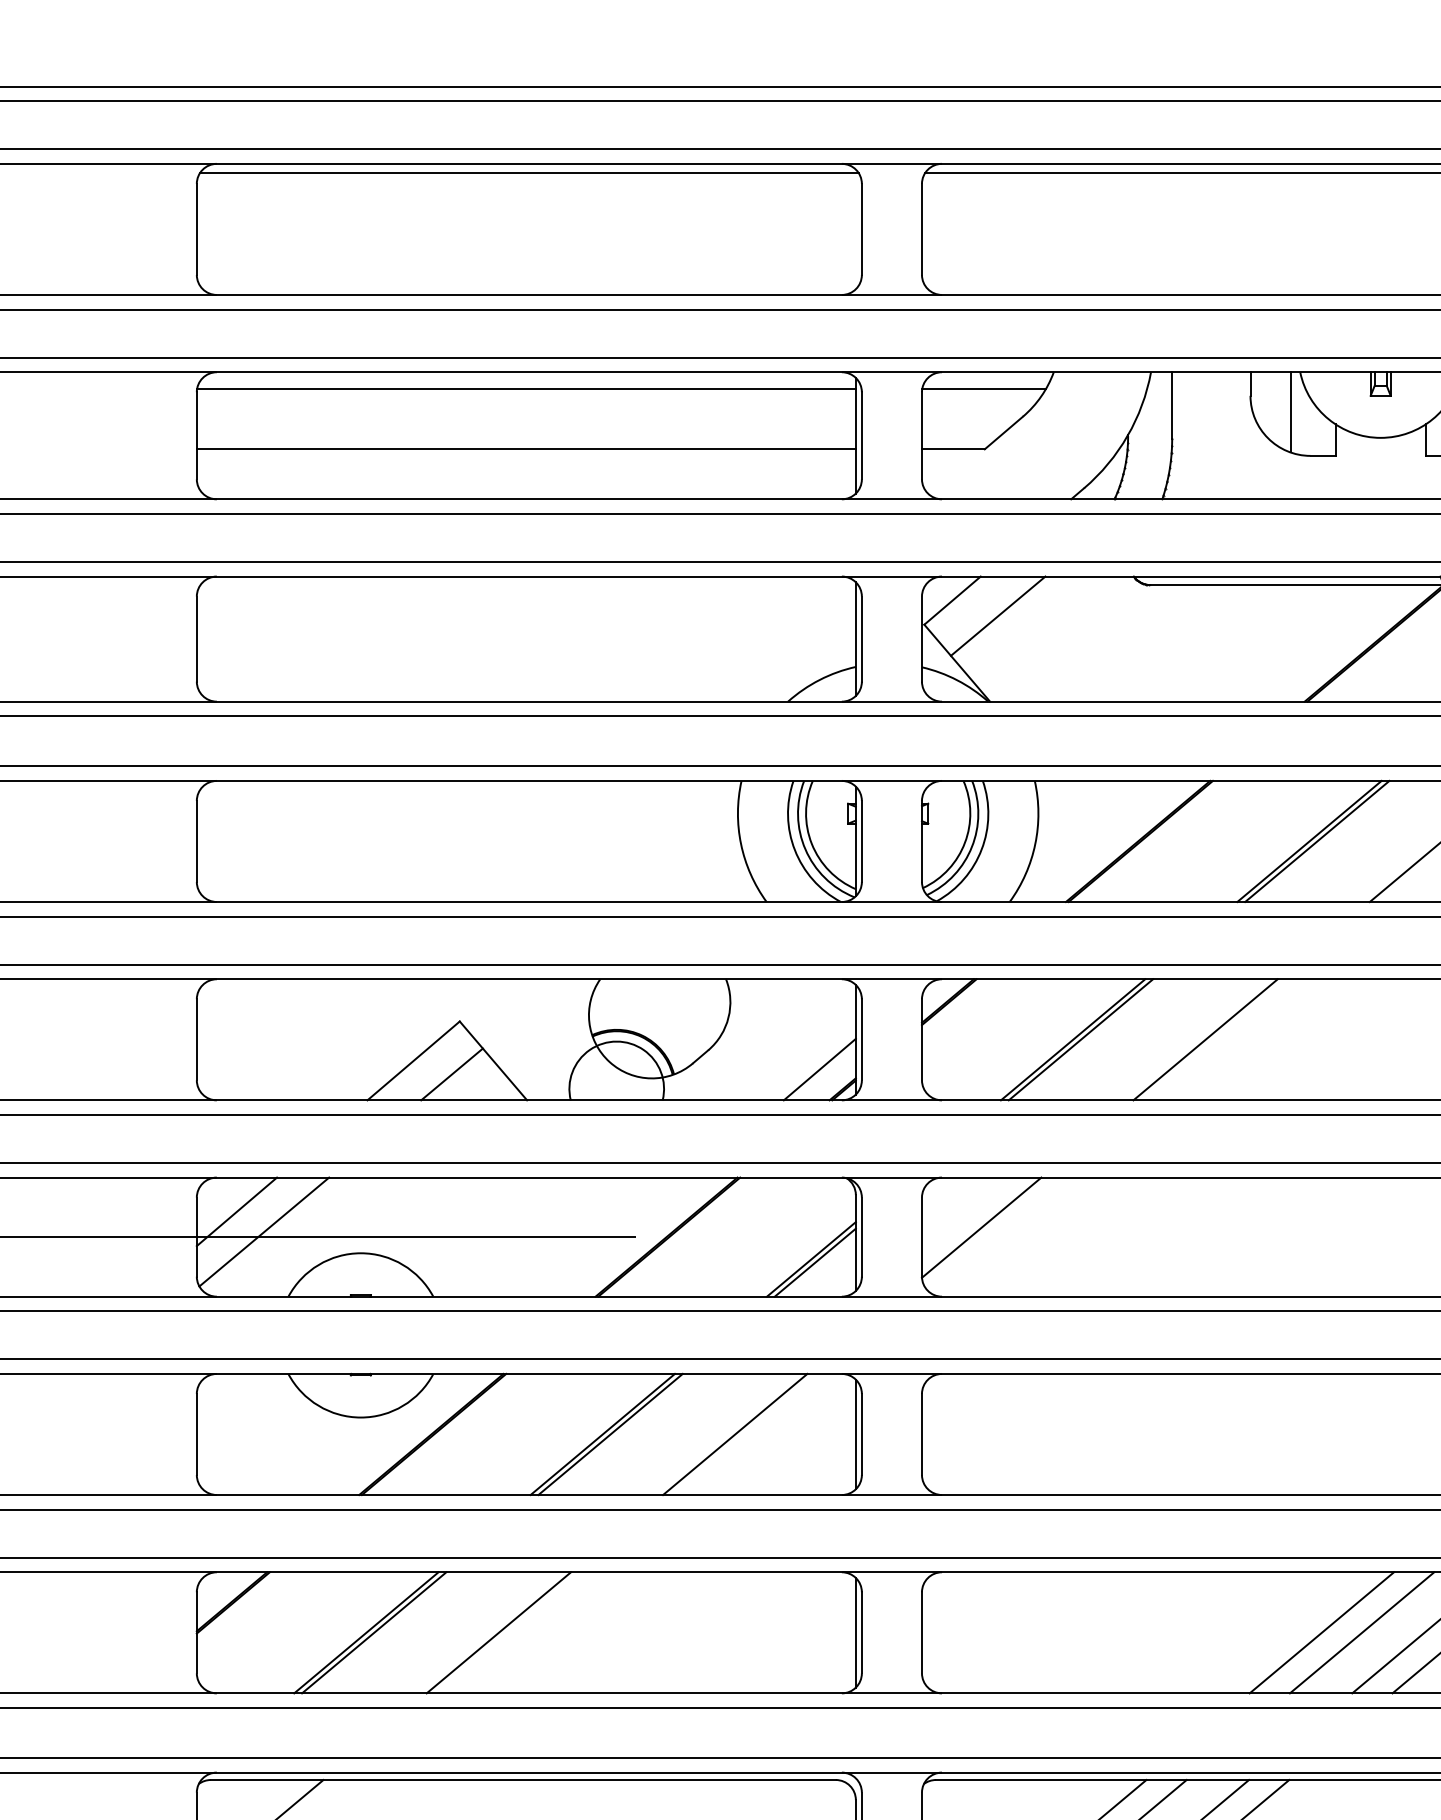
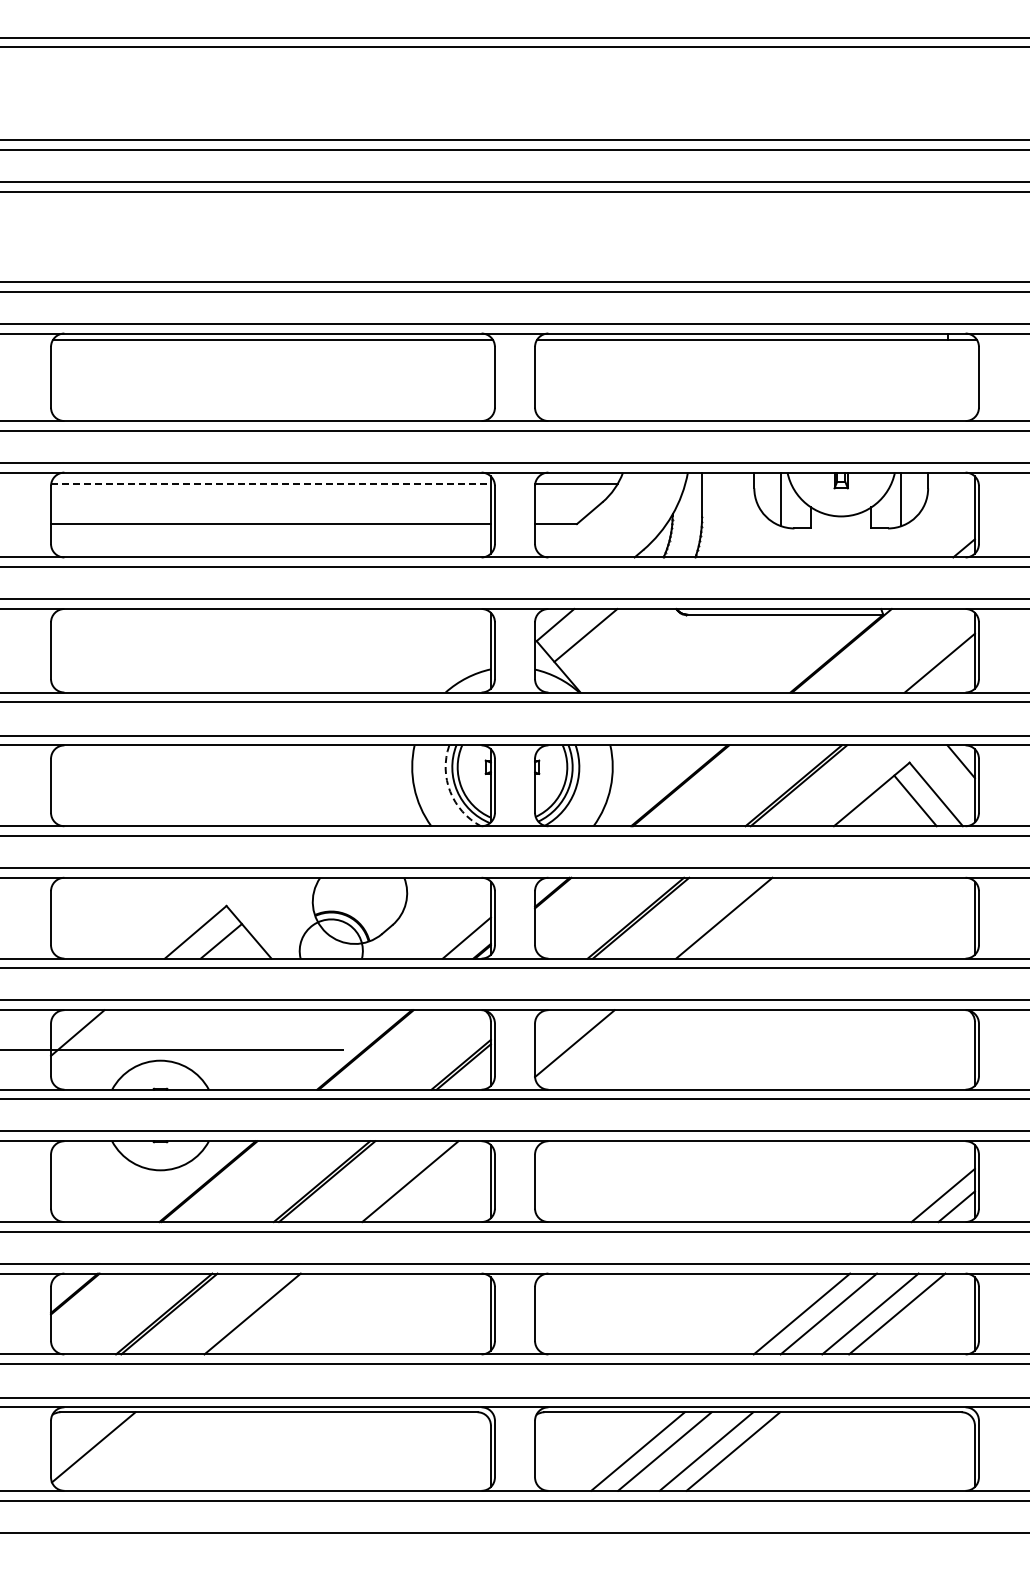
line: (527, 388) -> (271, 483), solid -> dashed
arc: (795, 849) -> (450, 791), solid -> dashed
line: (263, 1232) -> (95, 1046), removed

